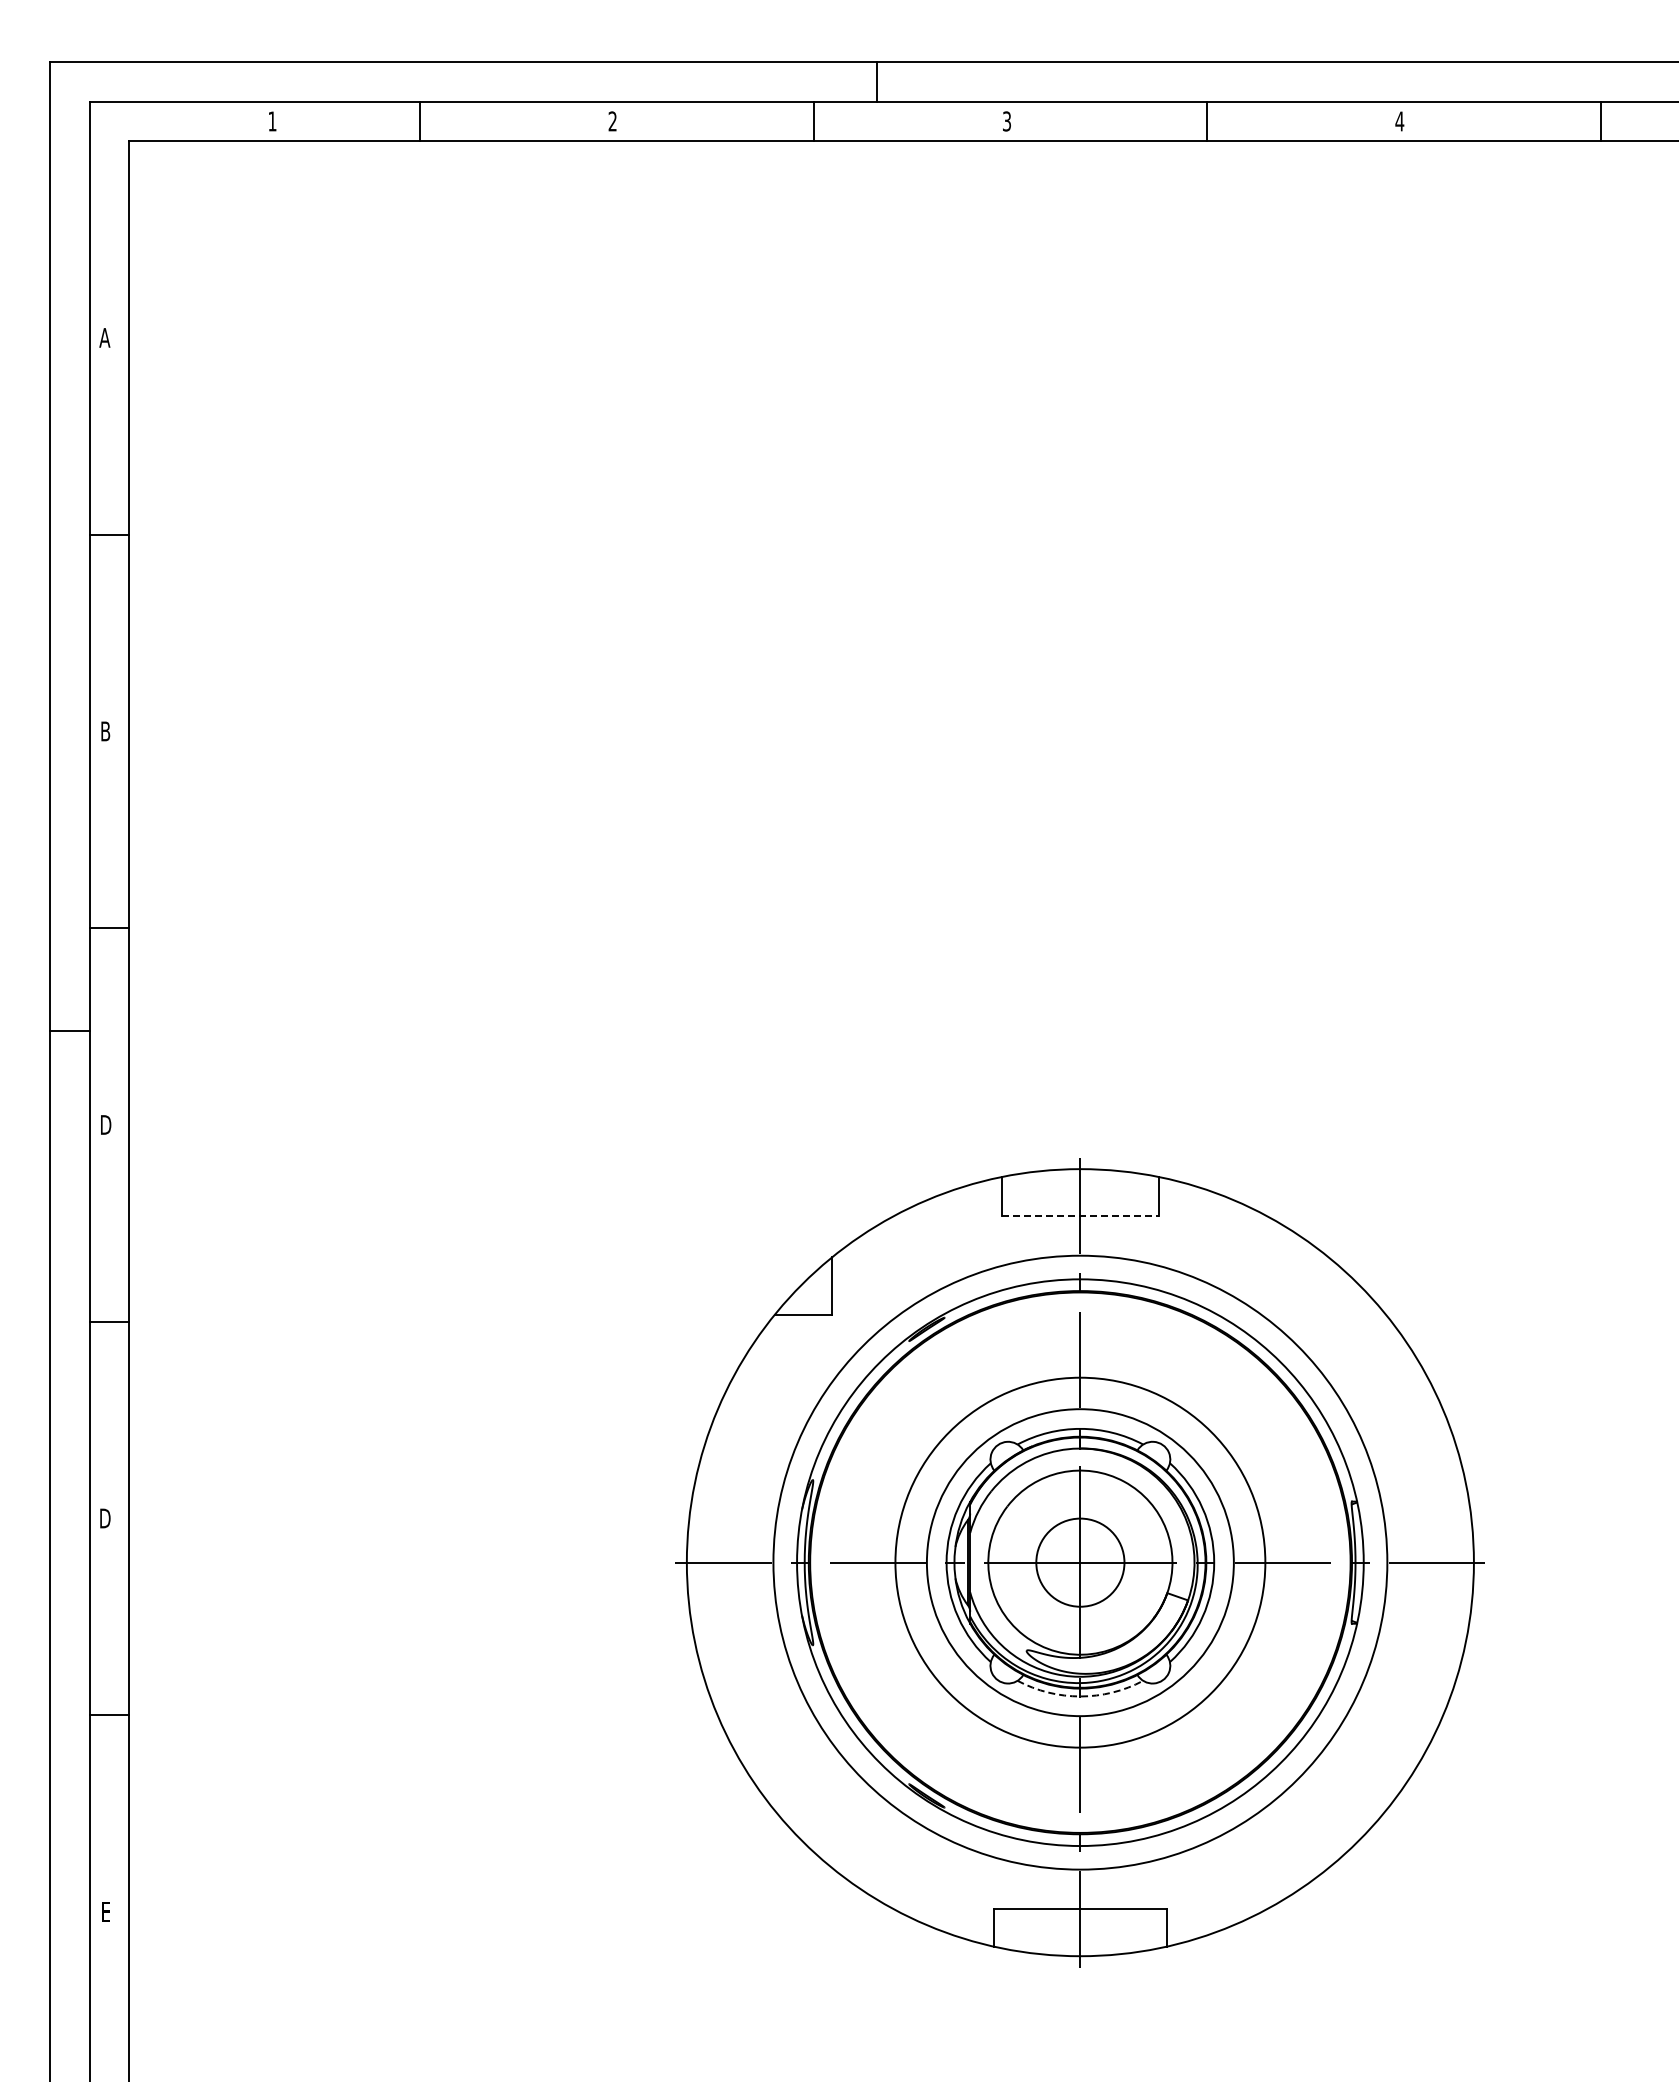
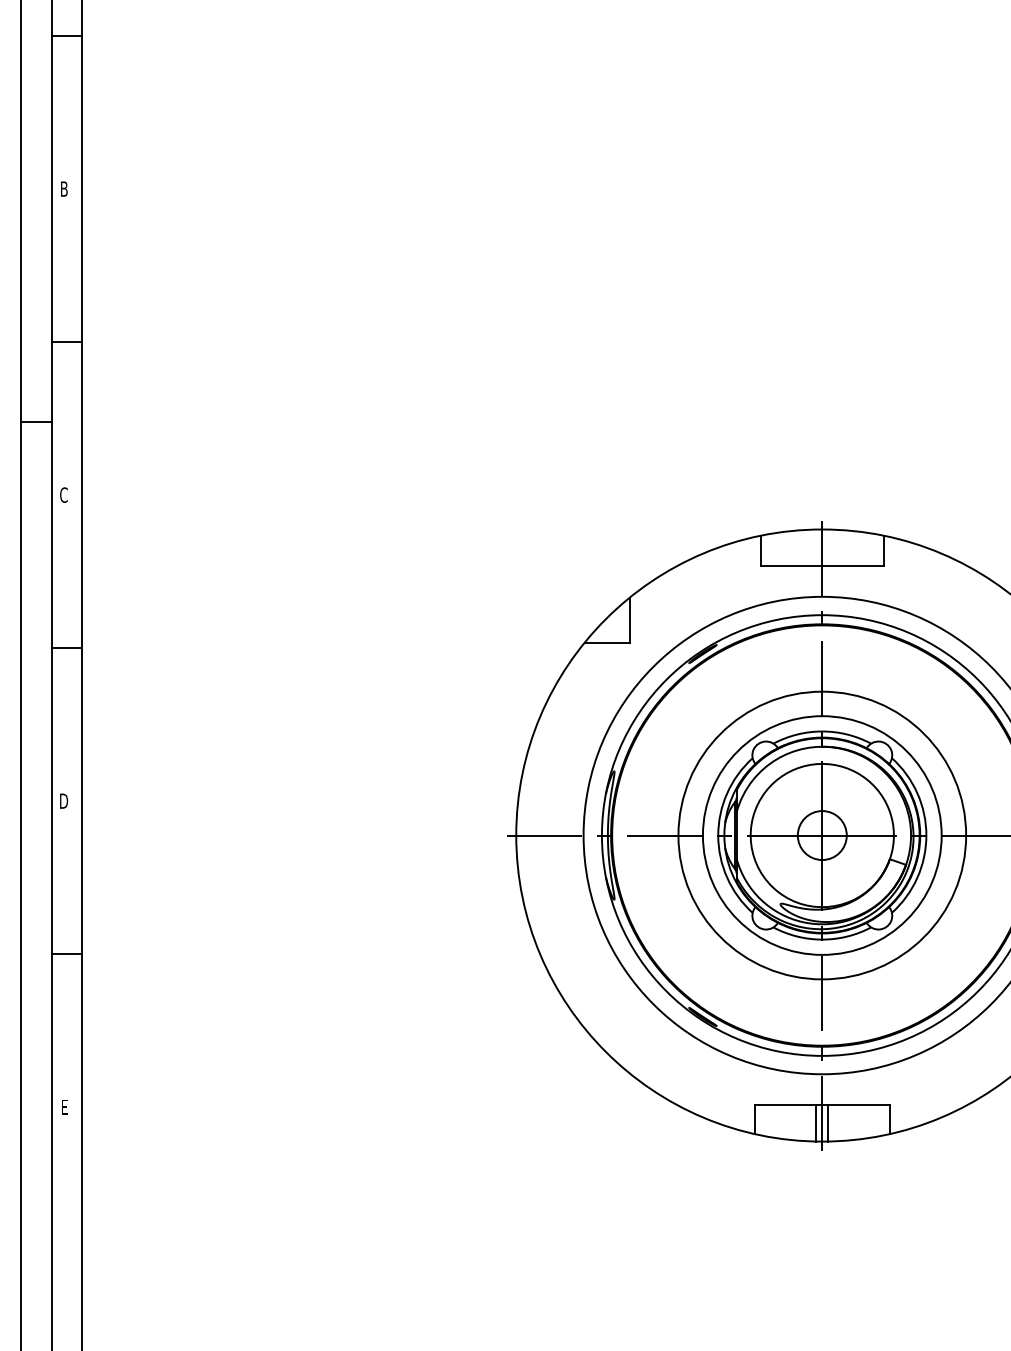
text: (105, 1124) -> (64, 494), D -> C
line: (1080, 1216) -> (822, 566), dashed -> solid
circle: (1079, 1562) -> (821, 835), size x0.71
arc: (1080, 1696) -> (822, 939), dashed -> solid
line: (1072, 1932) -> (816, 1123), added
line: (1088, 1932) -> (828, 1123), added

